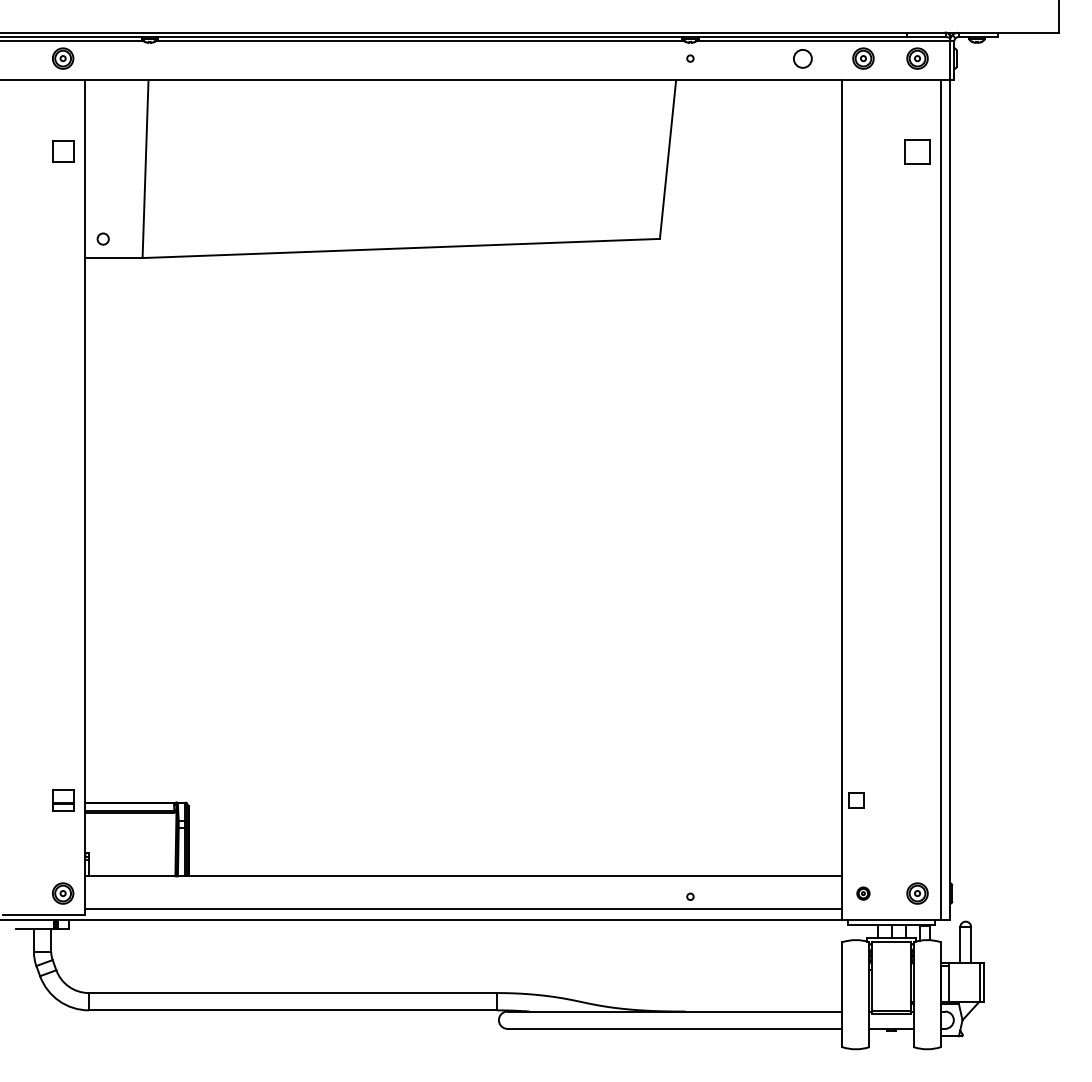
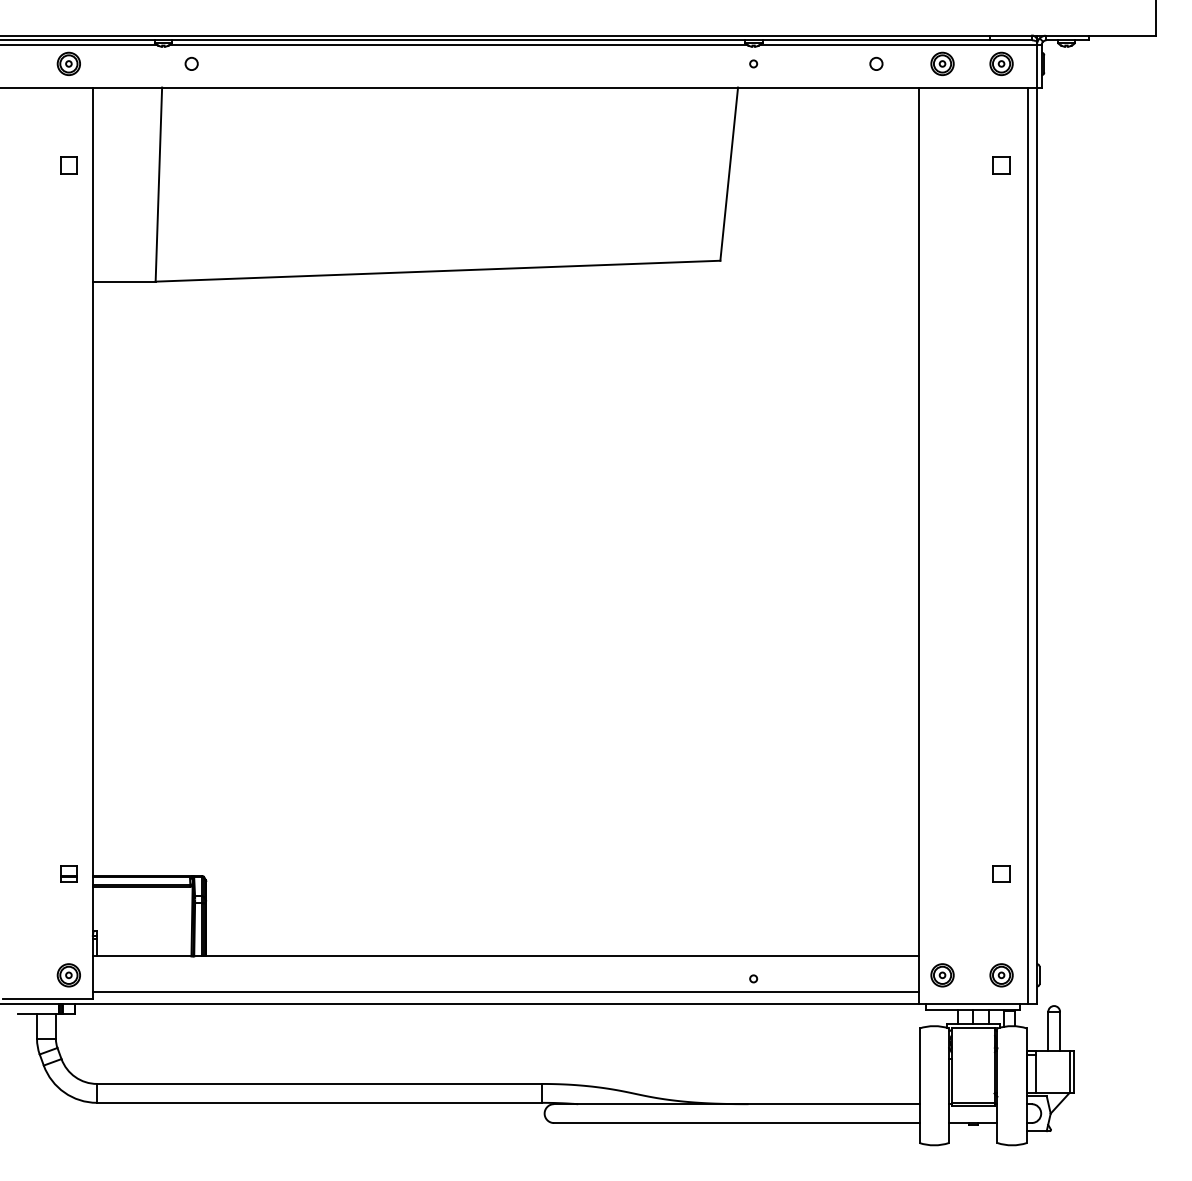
circle: (802, 58) -> (876, 63), size x0.62
part: (62, 151) -> (68, 165), size x0.71
part: (917, 151) -> (1001, 165), size x0.62
circle: (103, 238) -> (191, 63), moved
part: (62, 800) -> (68, 873), size x0.71
part: (856, 800) -> (1001, 873), moved
part: (863, 893) -> (942, 975), size x1.67

